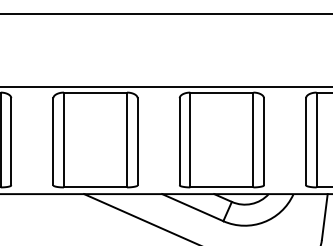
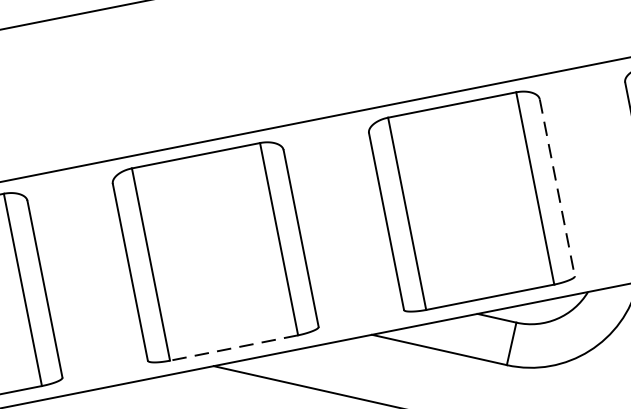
line: (263, 141) -> (556, 187), solid -> dashed
line: (95, 187) -> (234, 348), solid -> dashed

